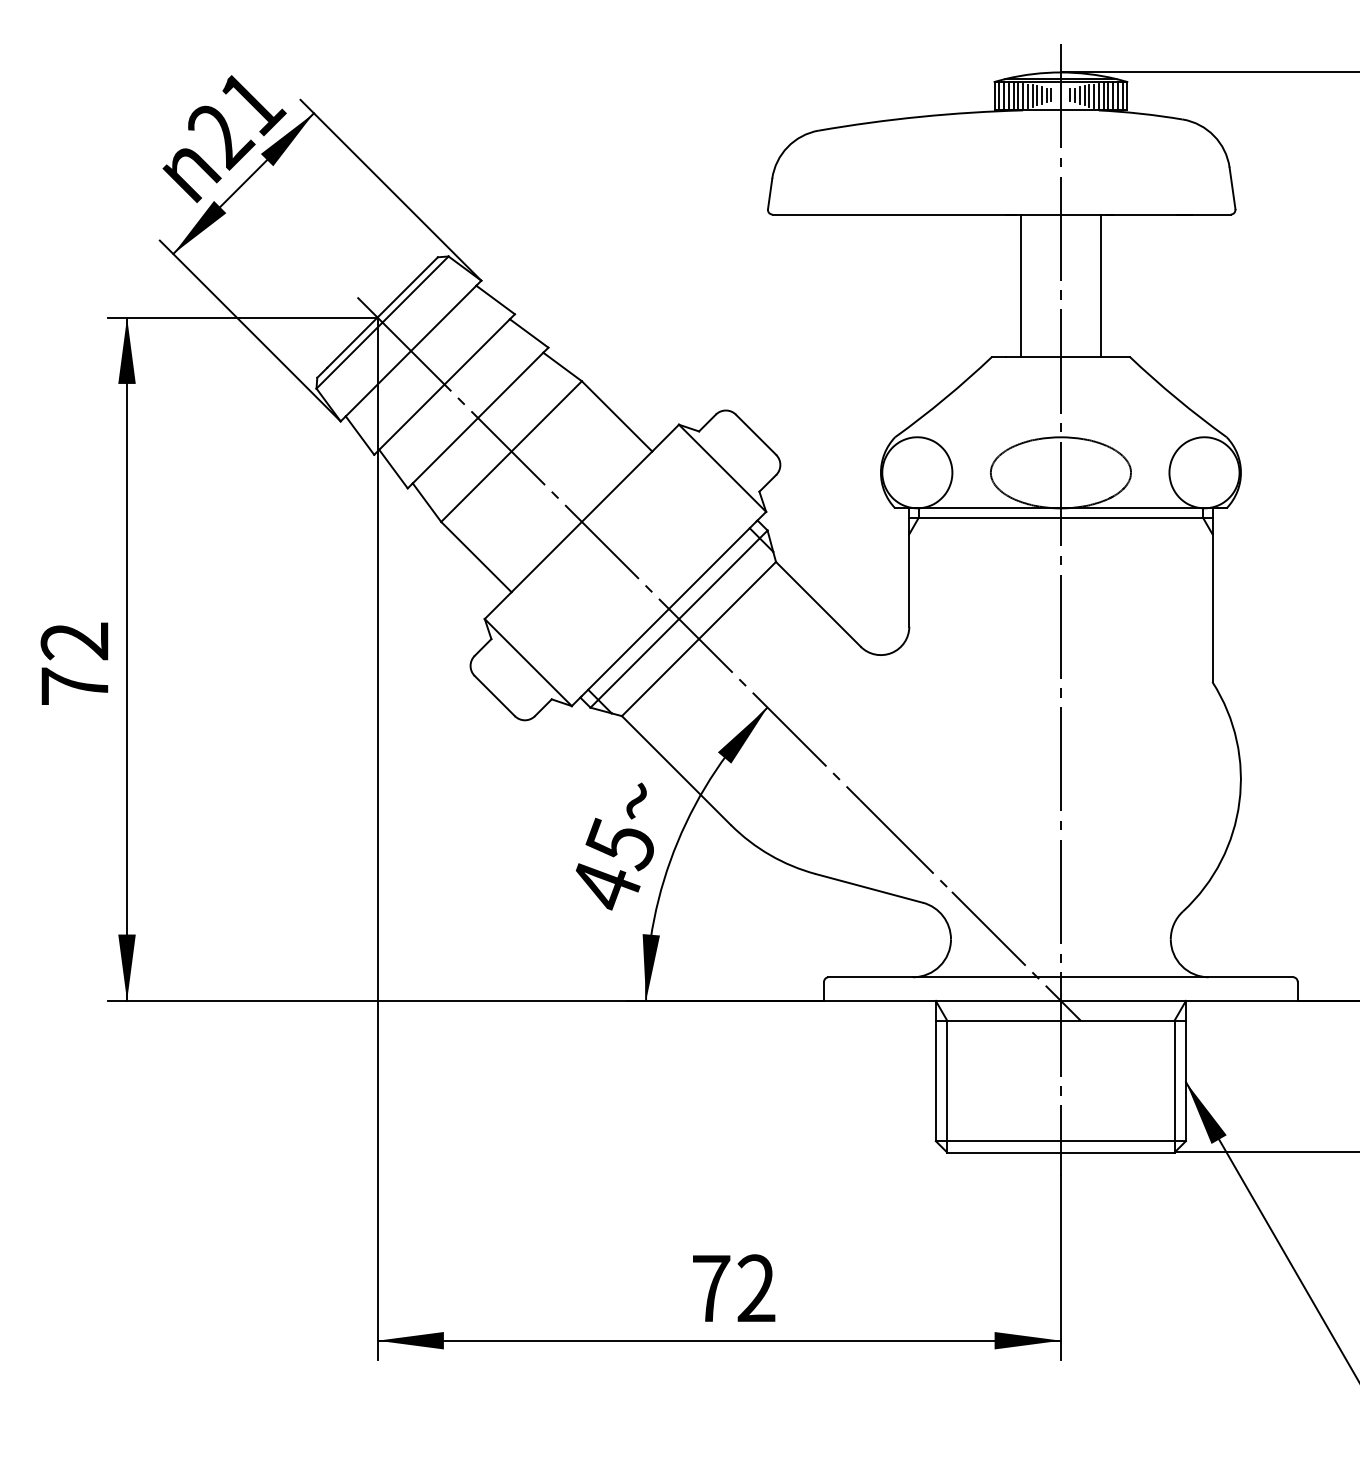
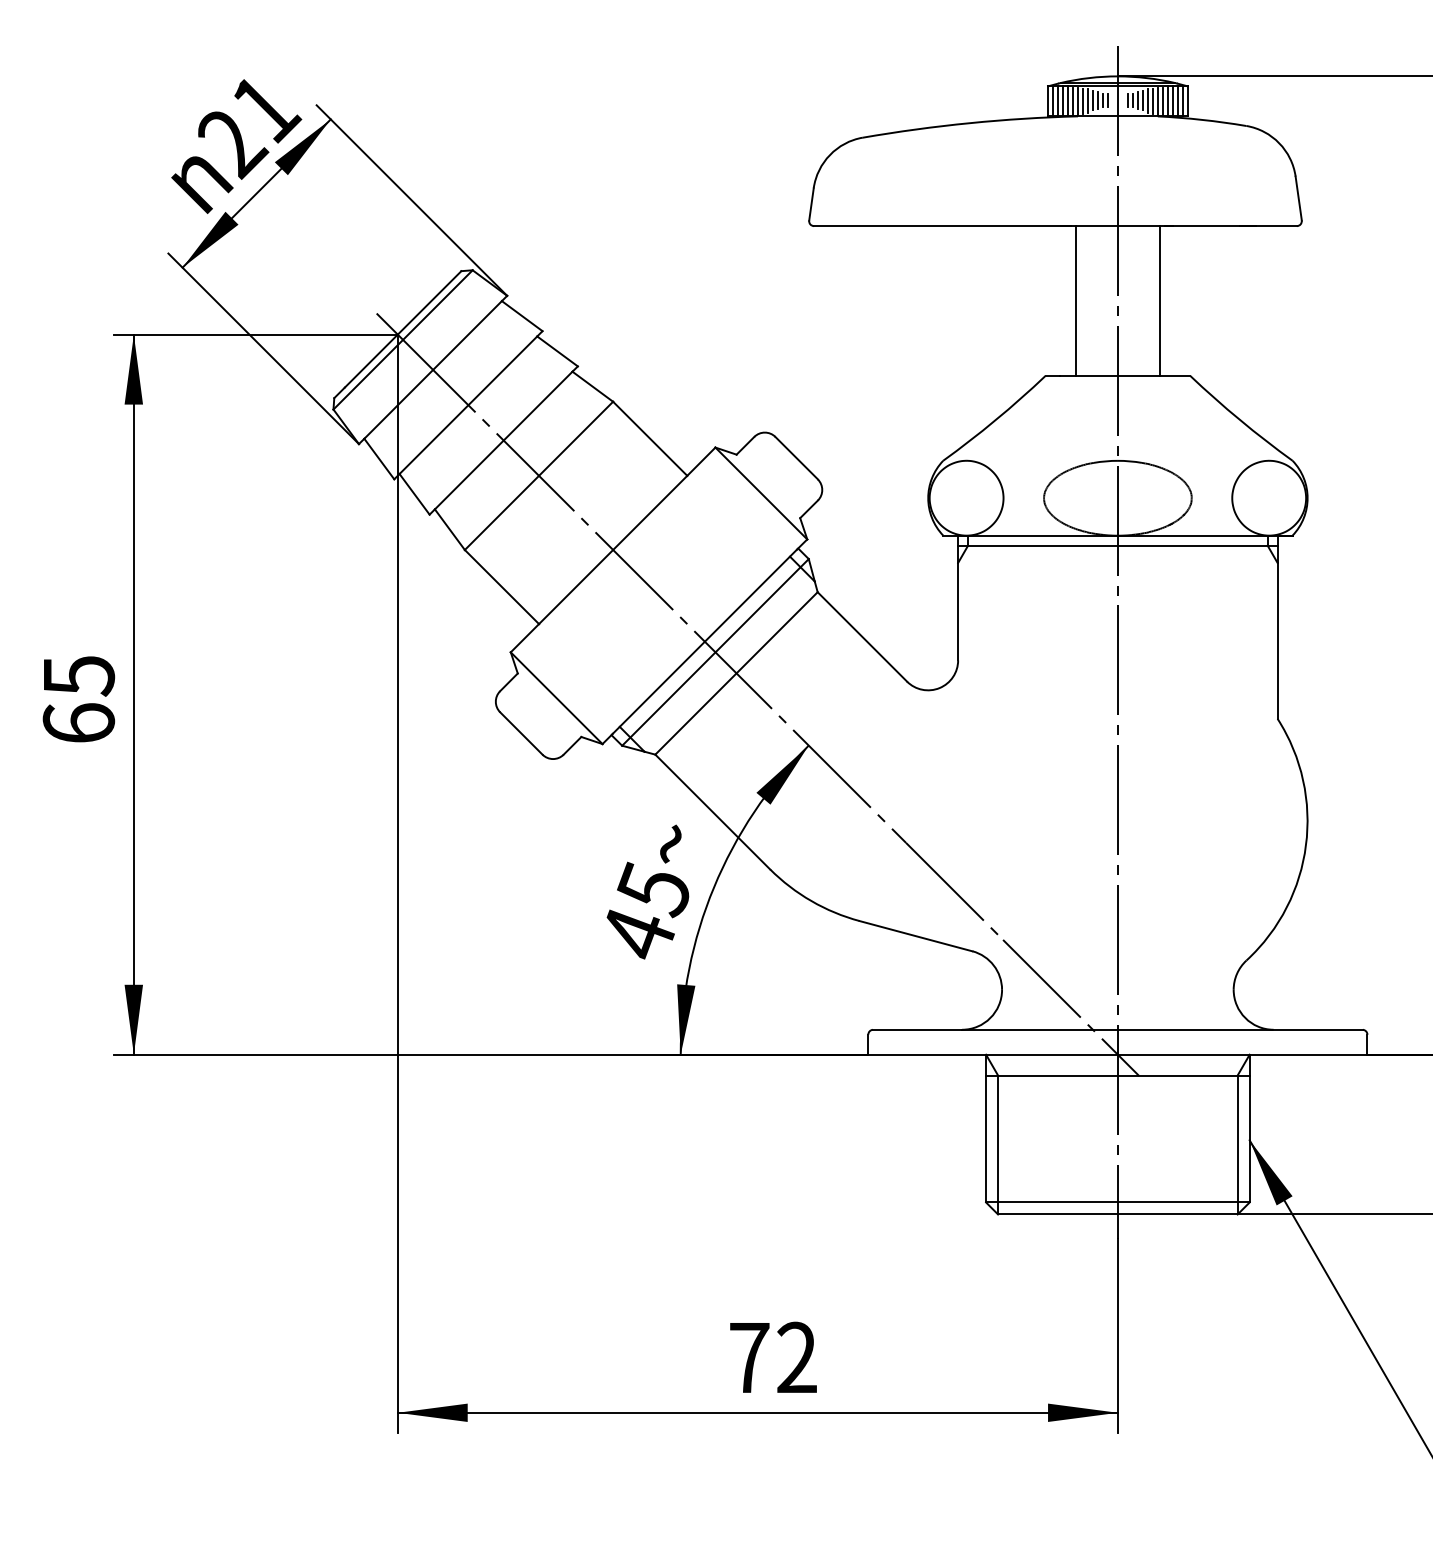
text: (74, 663) -> (78, 699), 72 -> 65

